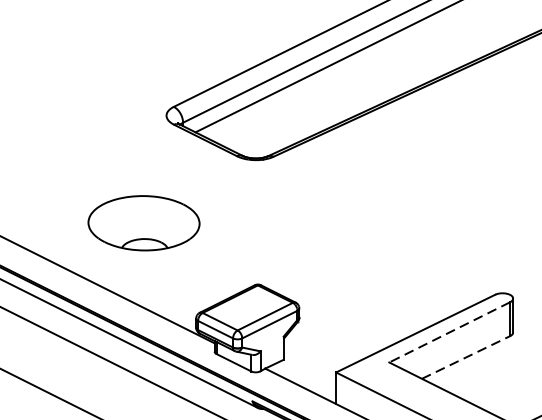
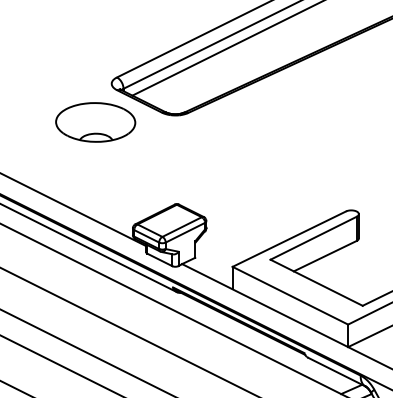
part: (143, 223) -> (95, 122), moved
line: (449, 332) -> (313, 238), dashed -> solid
line: (466, 357) -> (325, 256), dashed -> solid

